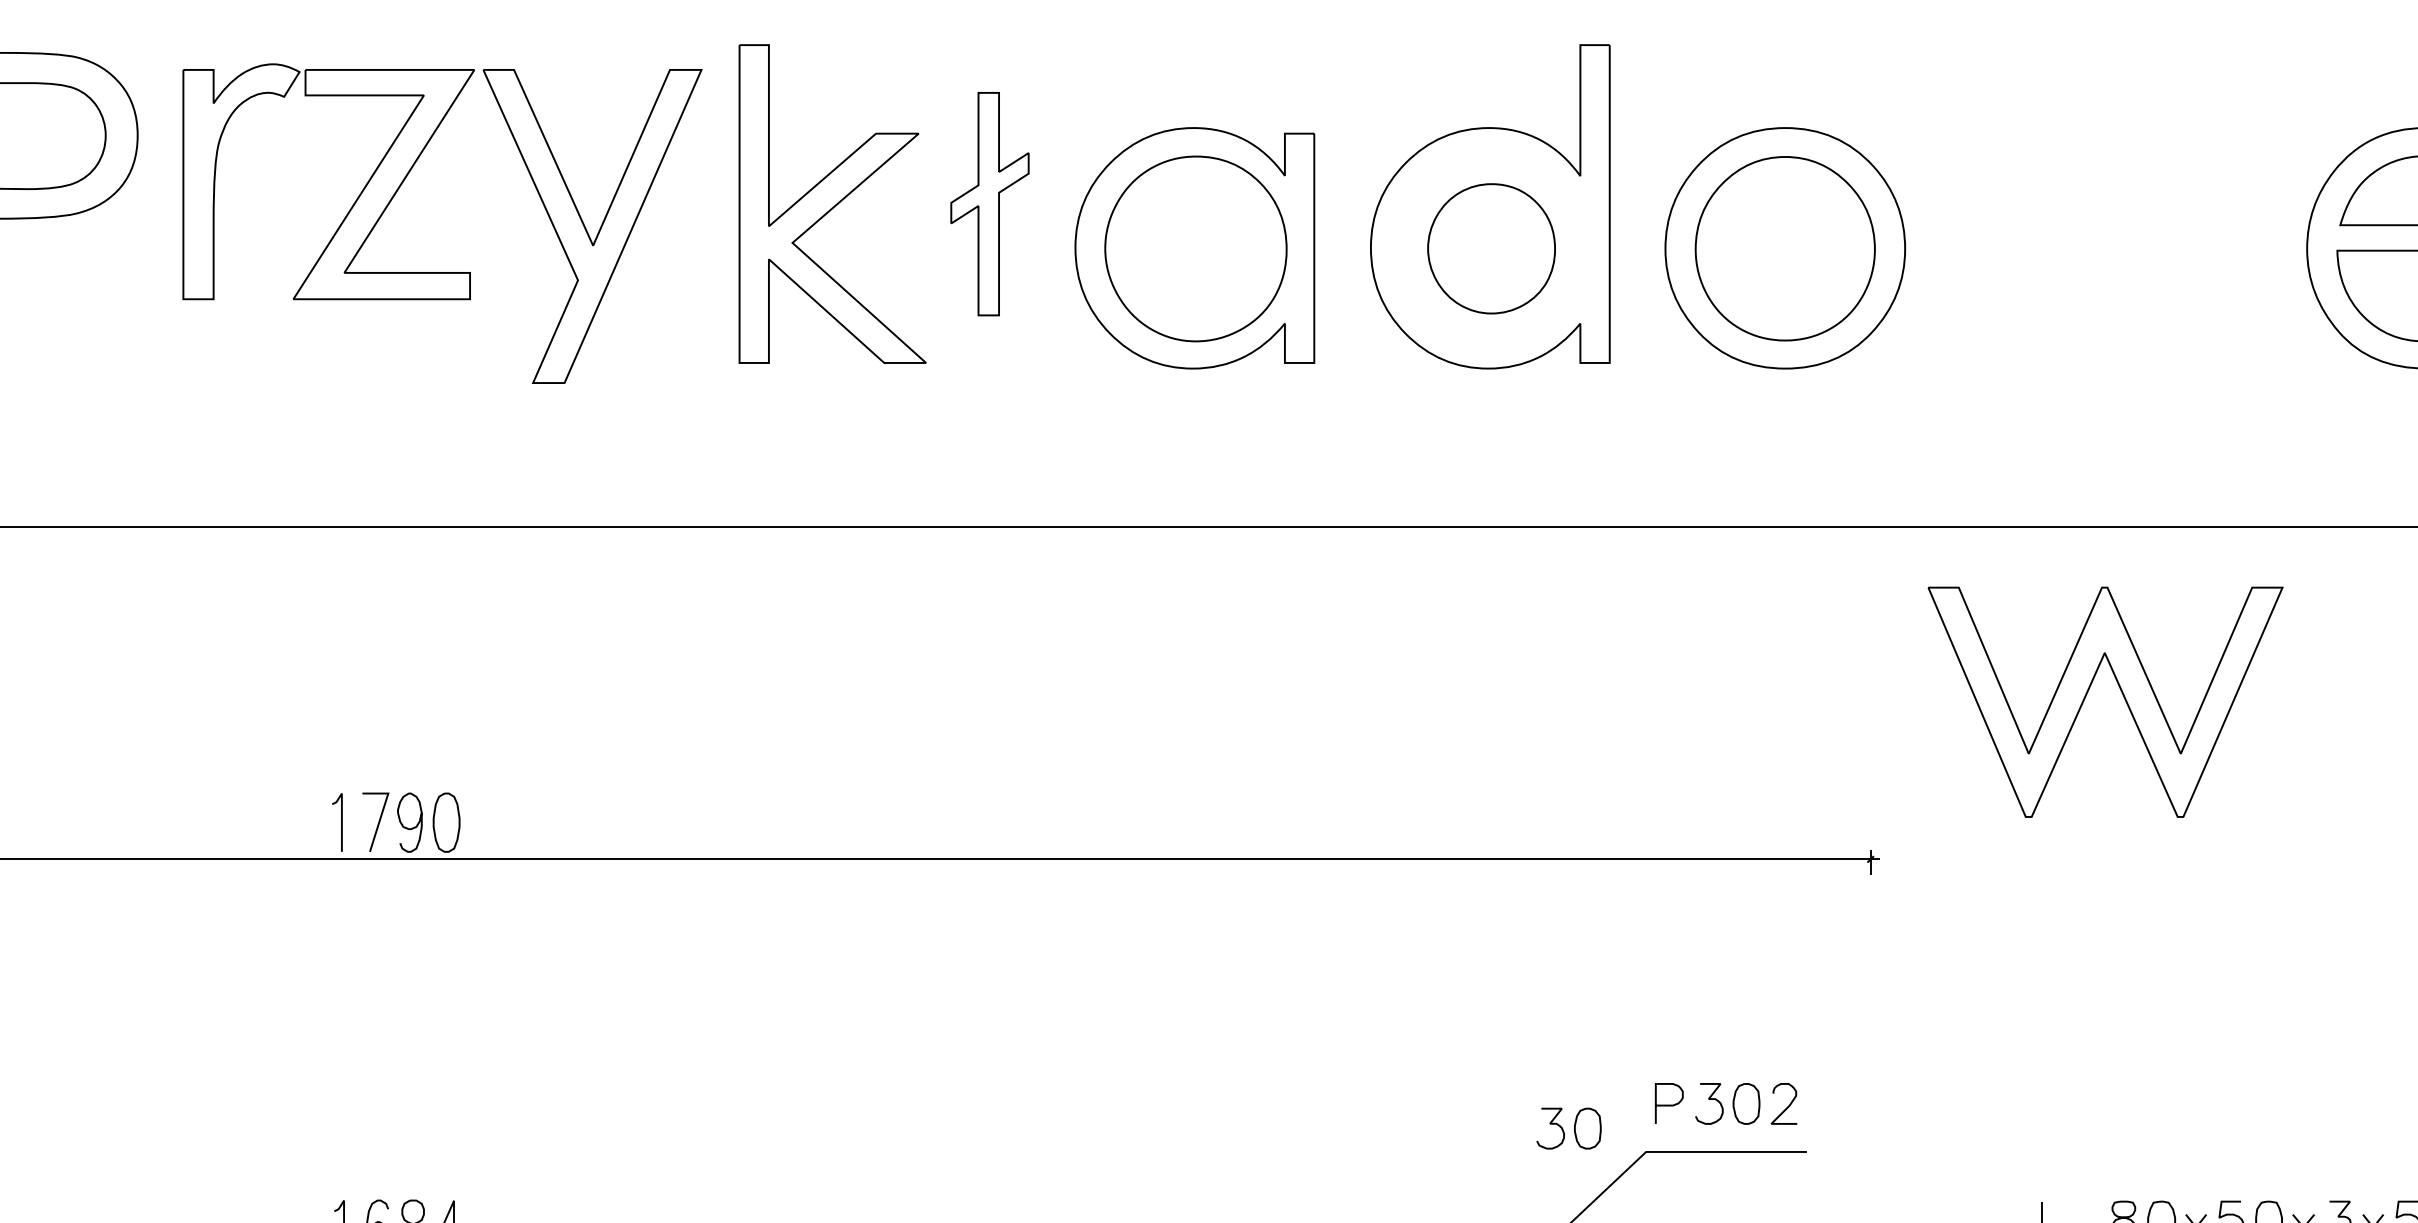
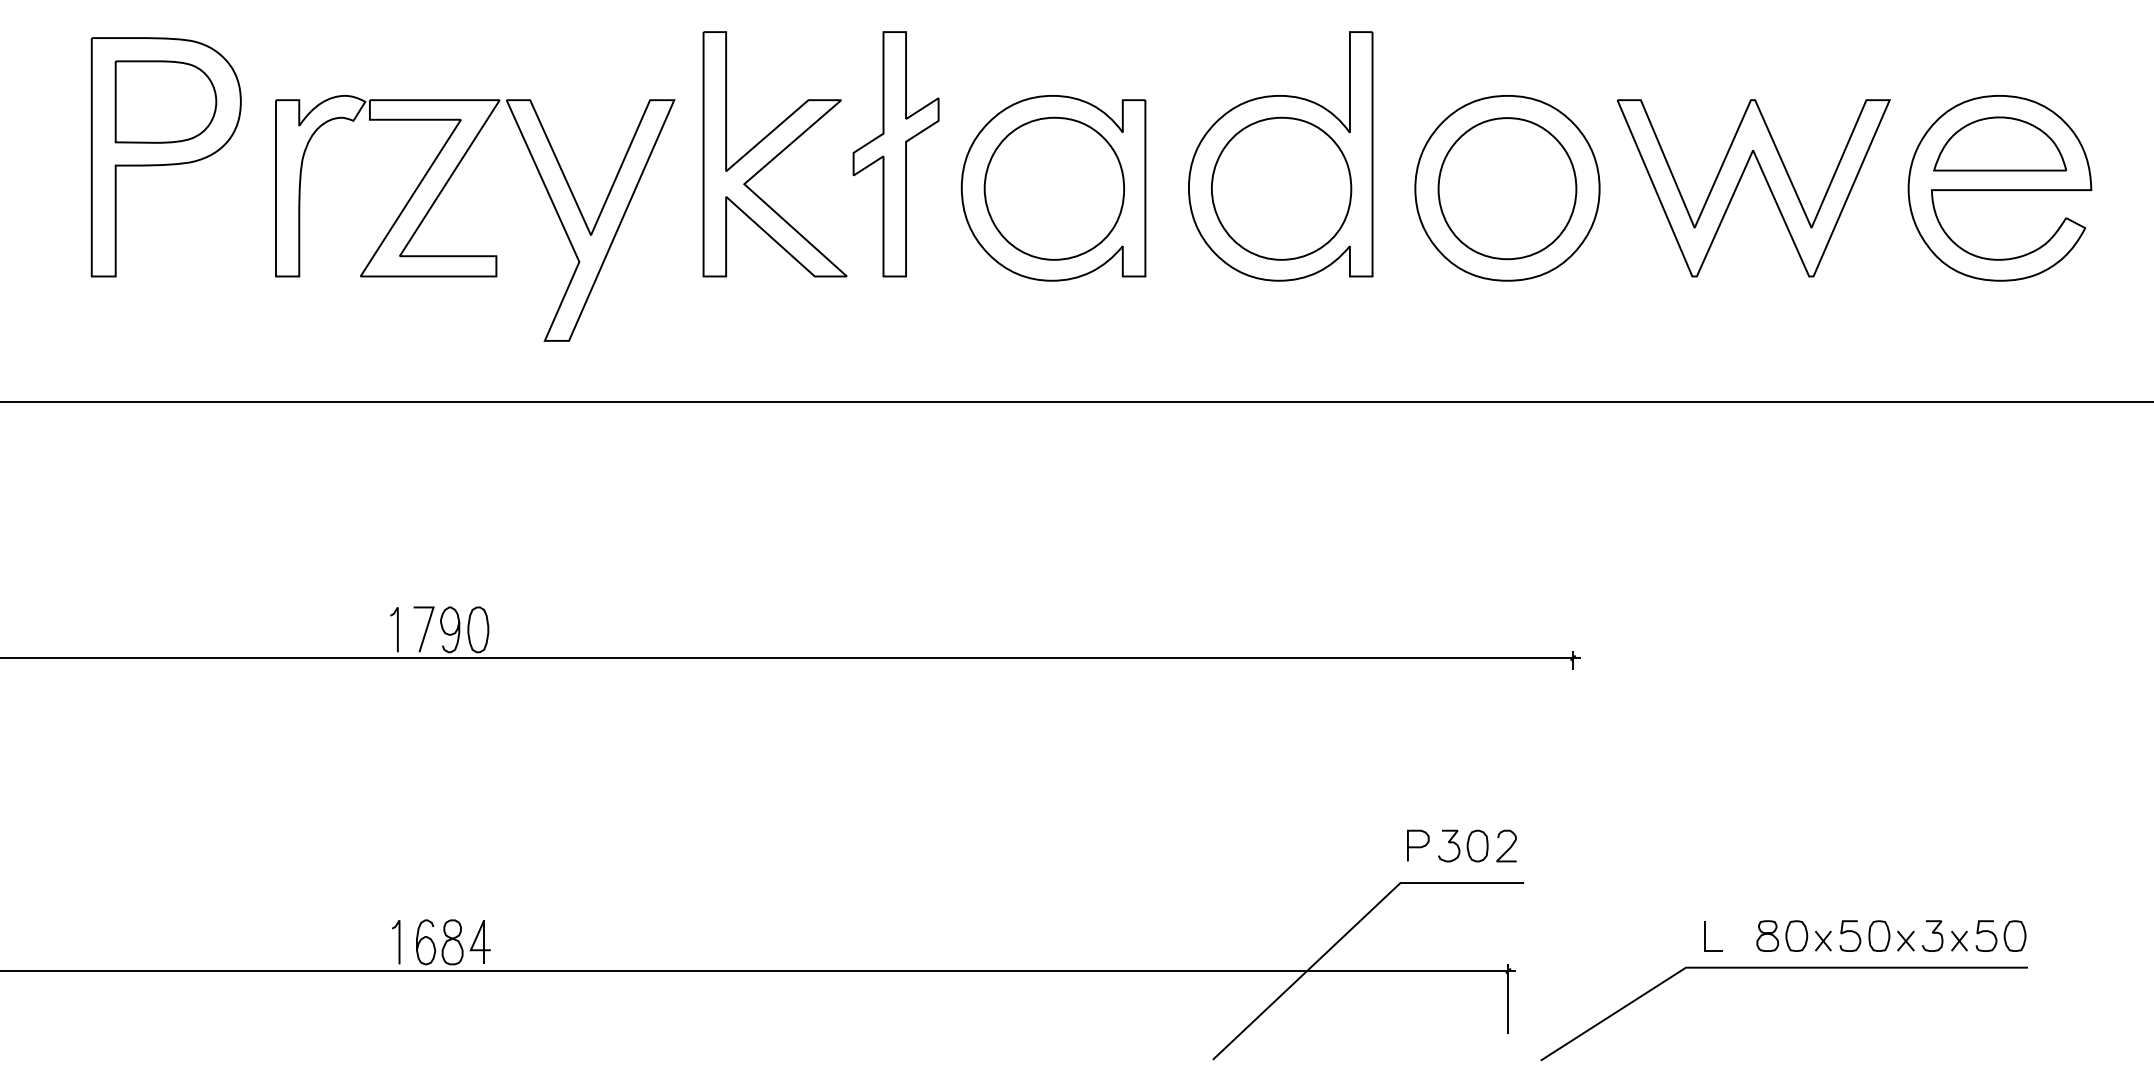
part: (989, 204) -> (895, 154), size x1.43
part: (1491, 248) -> (1281, 188), size x1.43
part: (442, 271) -> (475, 255), moved
part: (2122, 696) -> (1766, 183), moved
part: (1569, 1127) -> (1341, 864), removed

